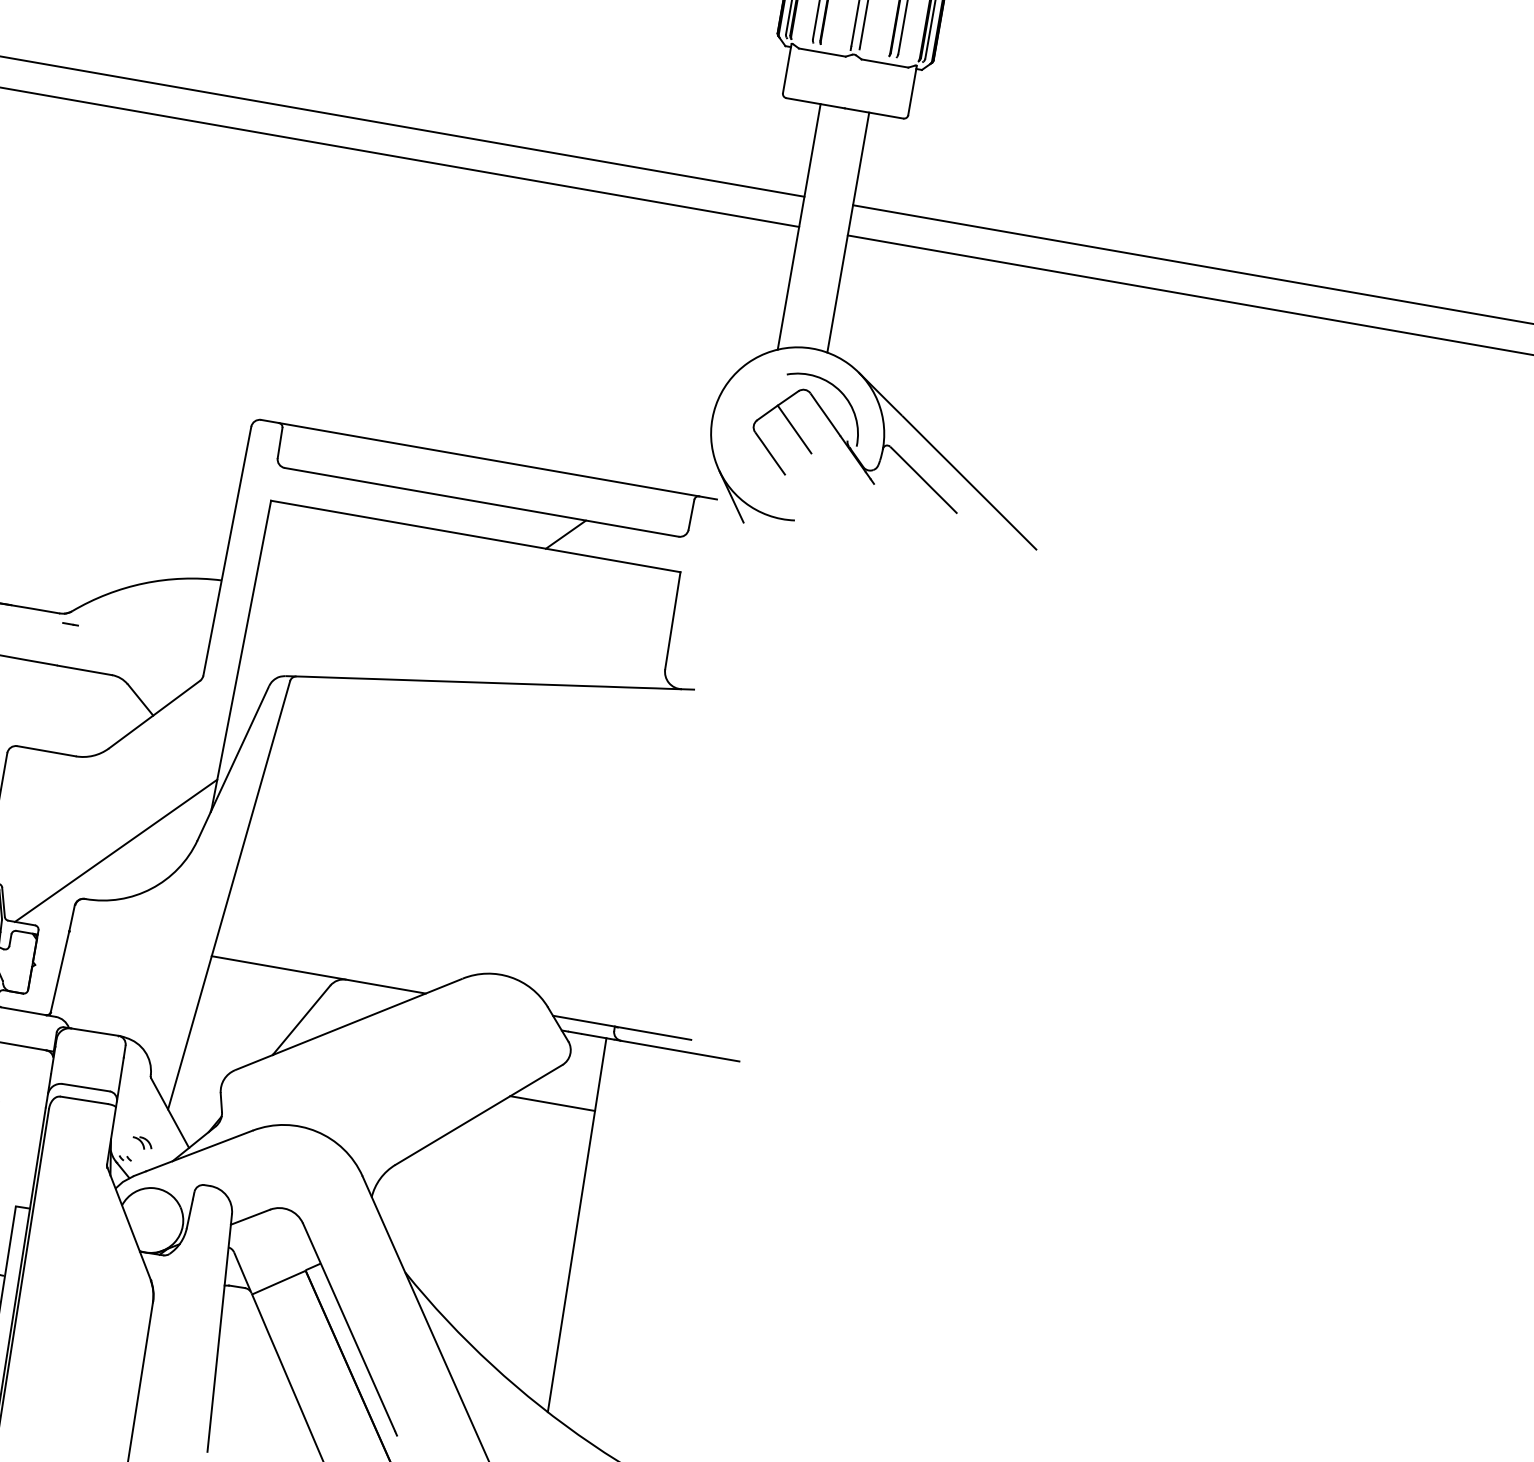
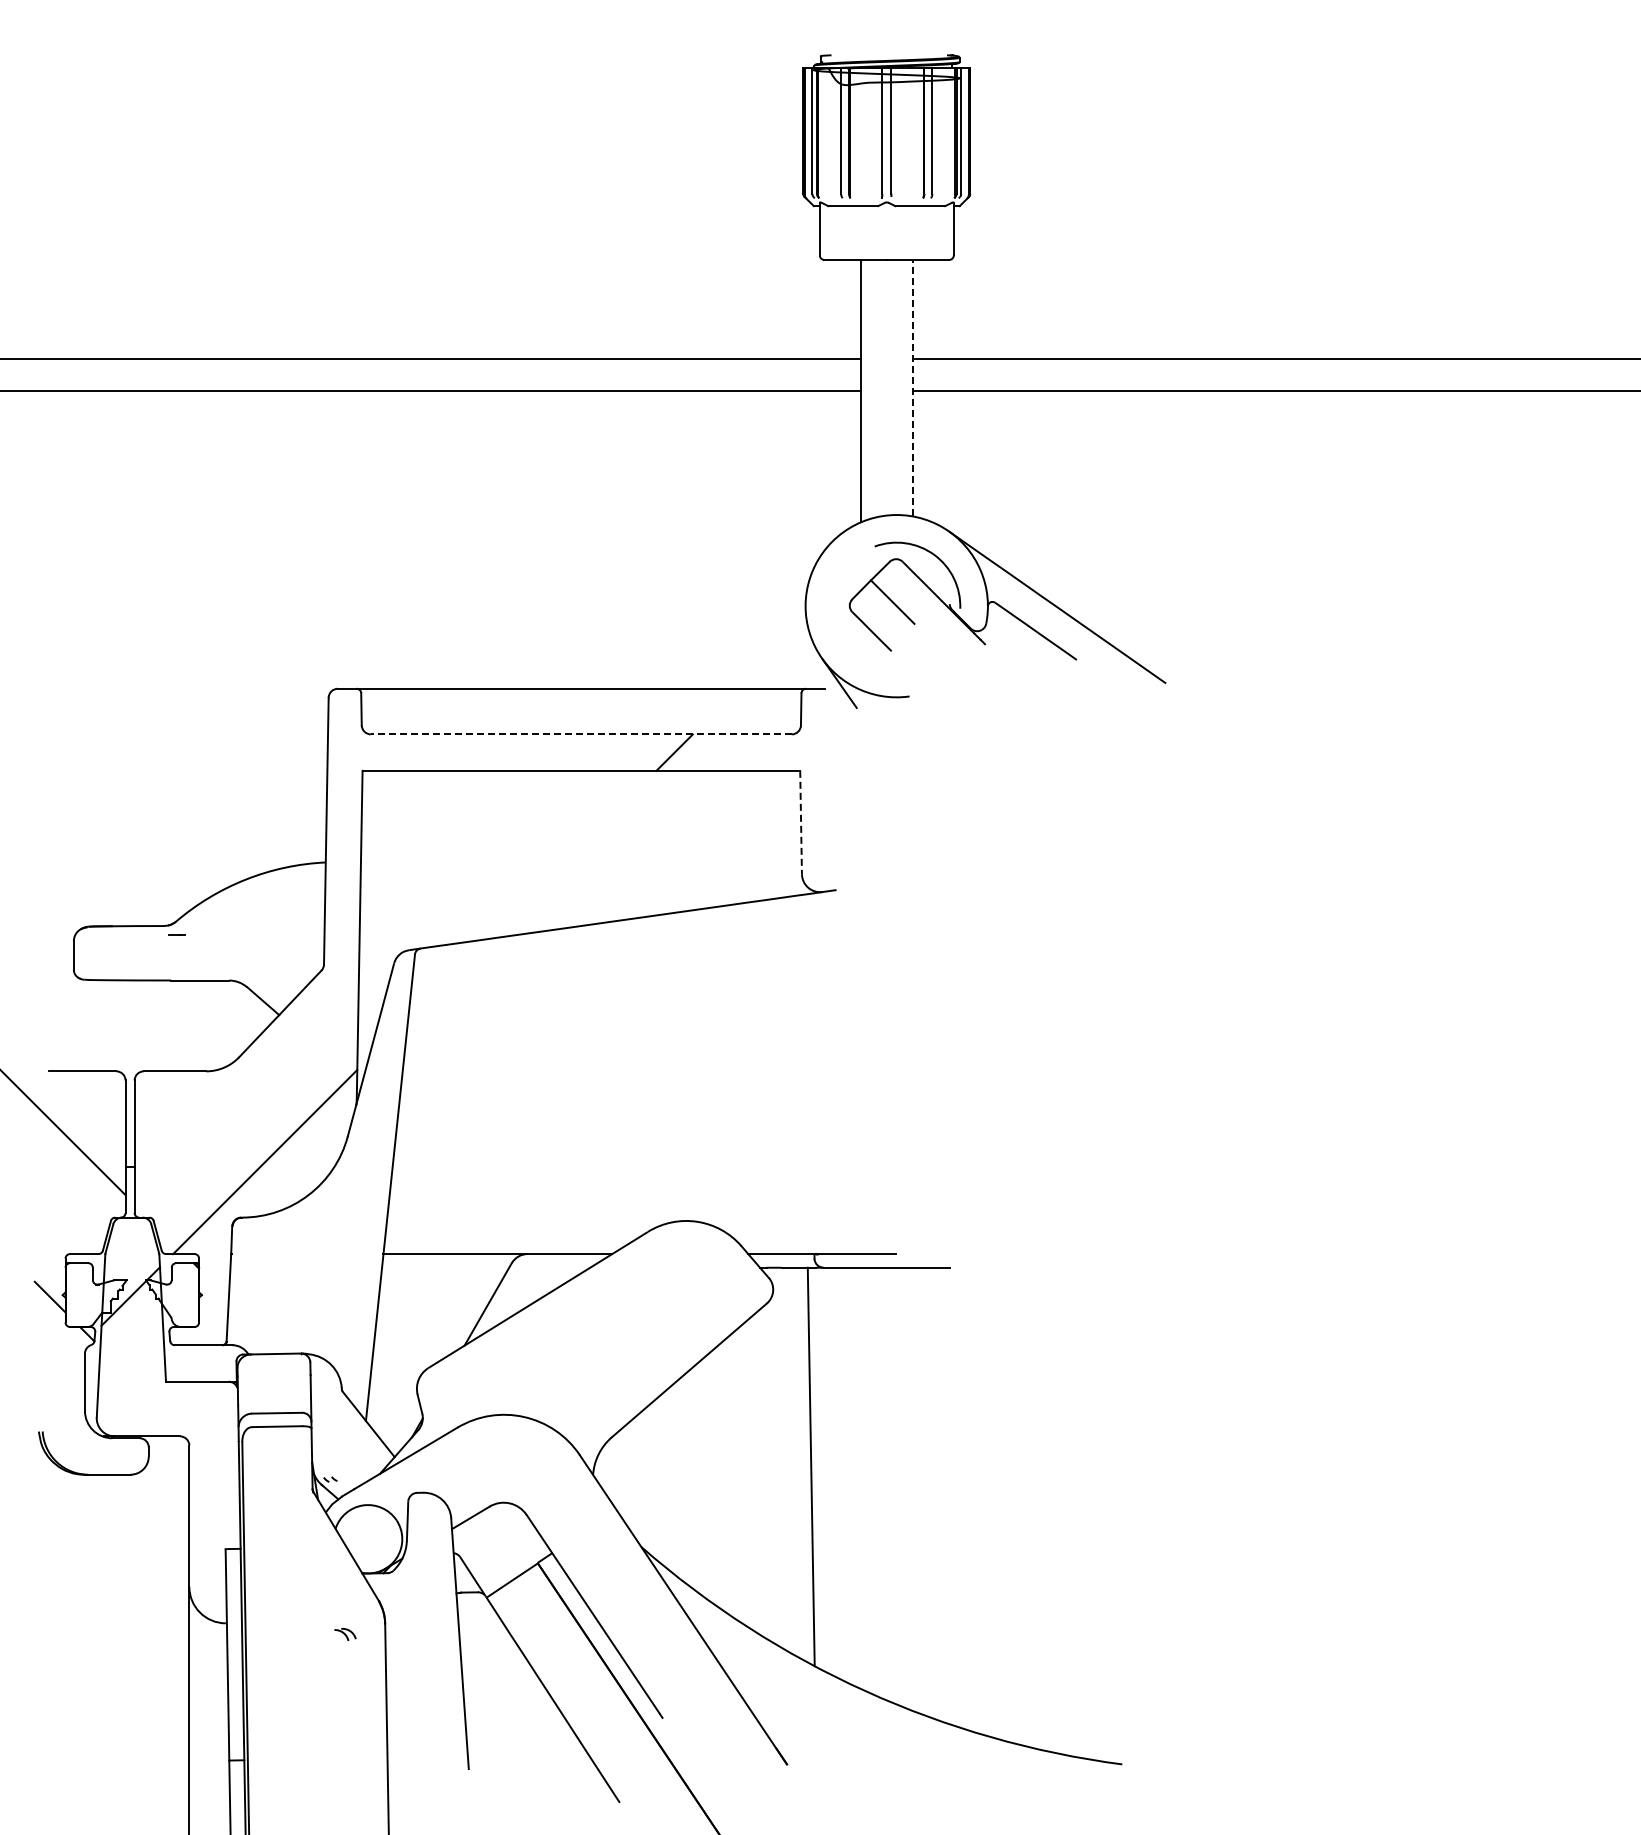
line: (848, 231) -> (912, 387), solid -> dashed
line: (480, 502) -> (580, 734), solid -> dashed
line: (673, 620) -> (801, 822), solid -> dashed
line: (552, 1103) -> (763, 1345), removed
part: (142, 1142) -> (345, 1633), moved

